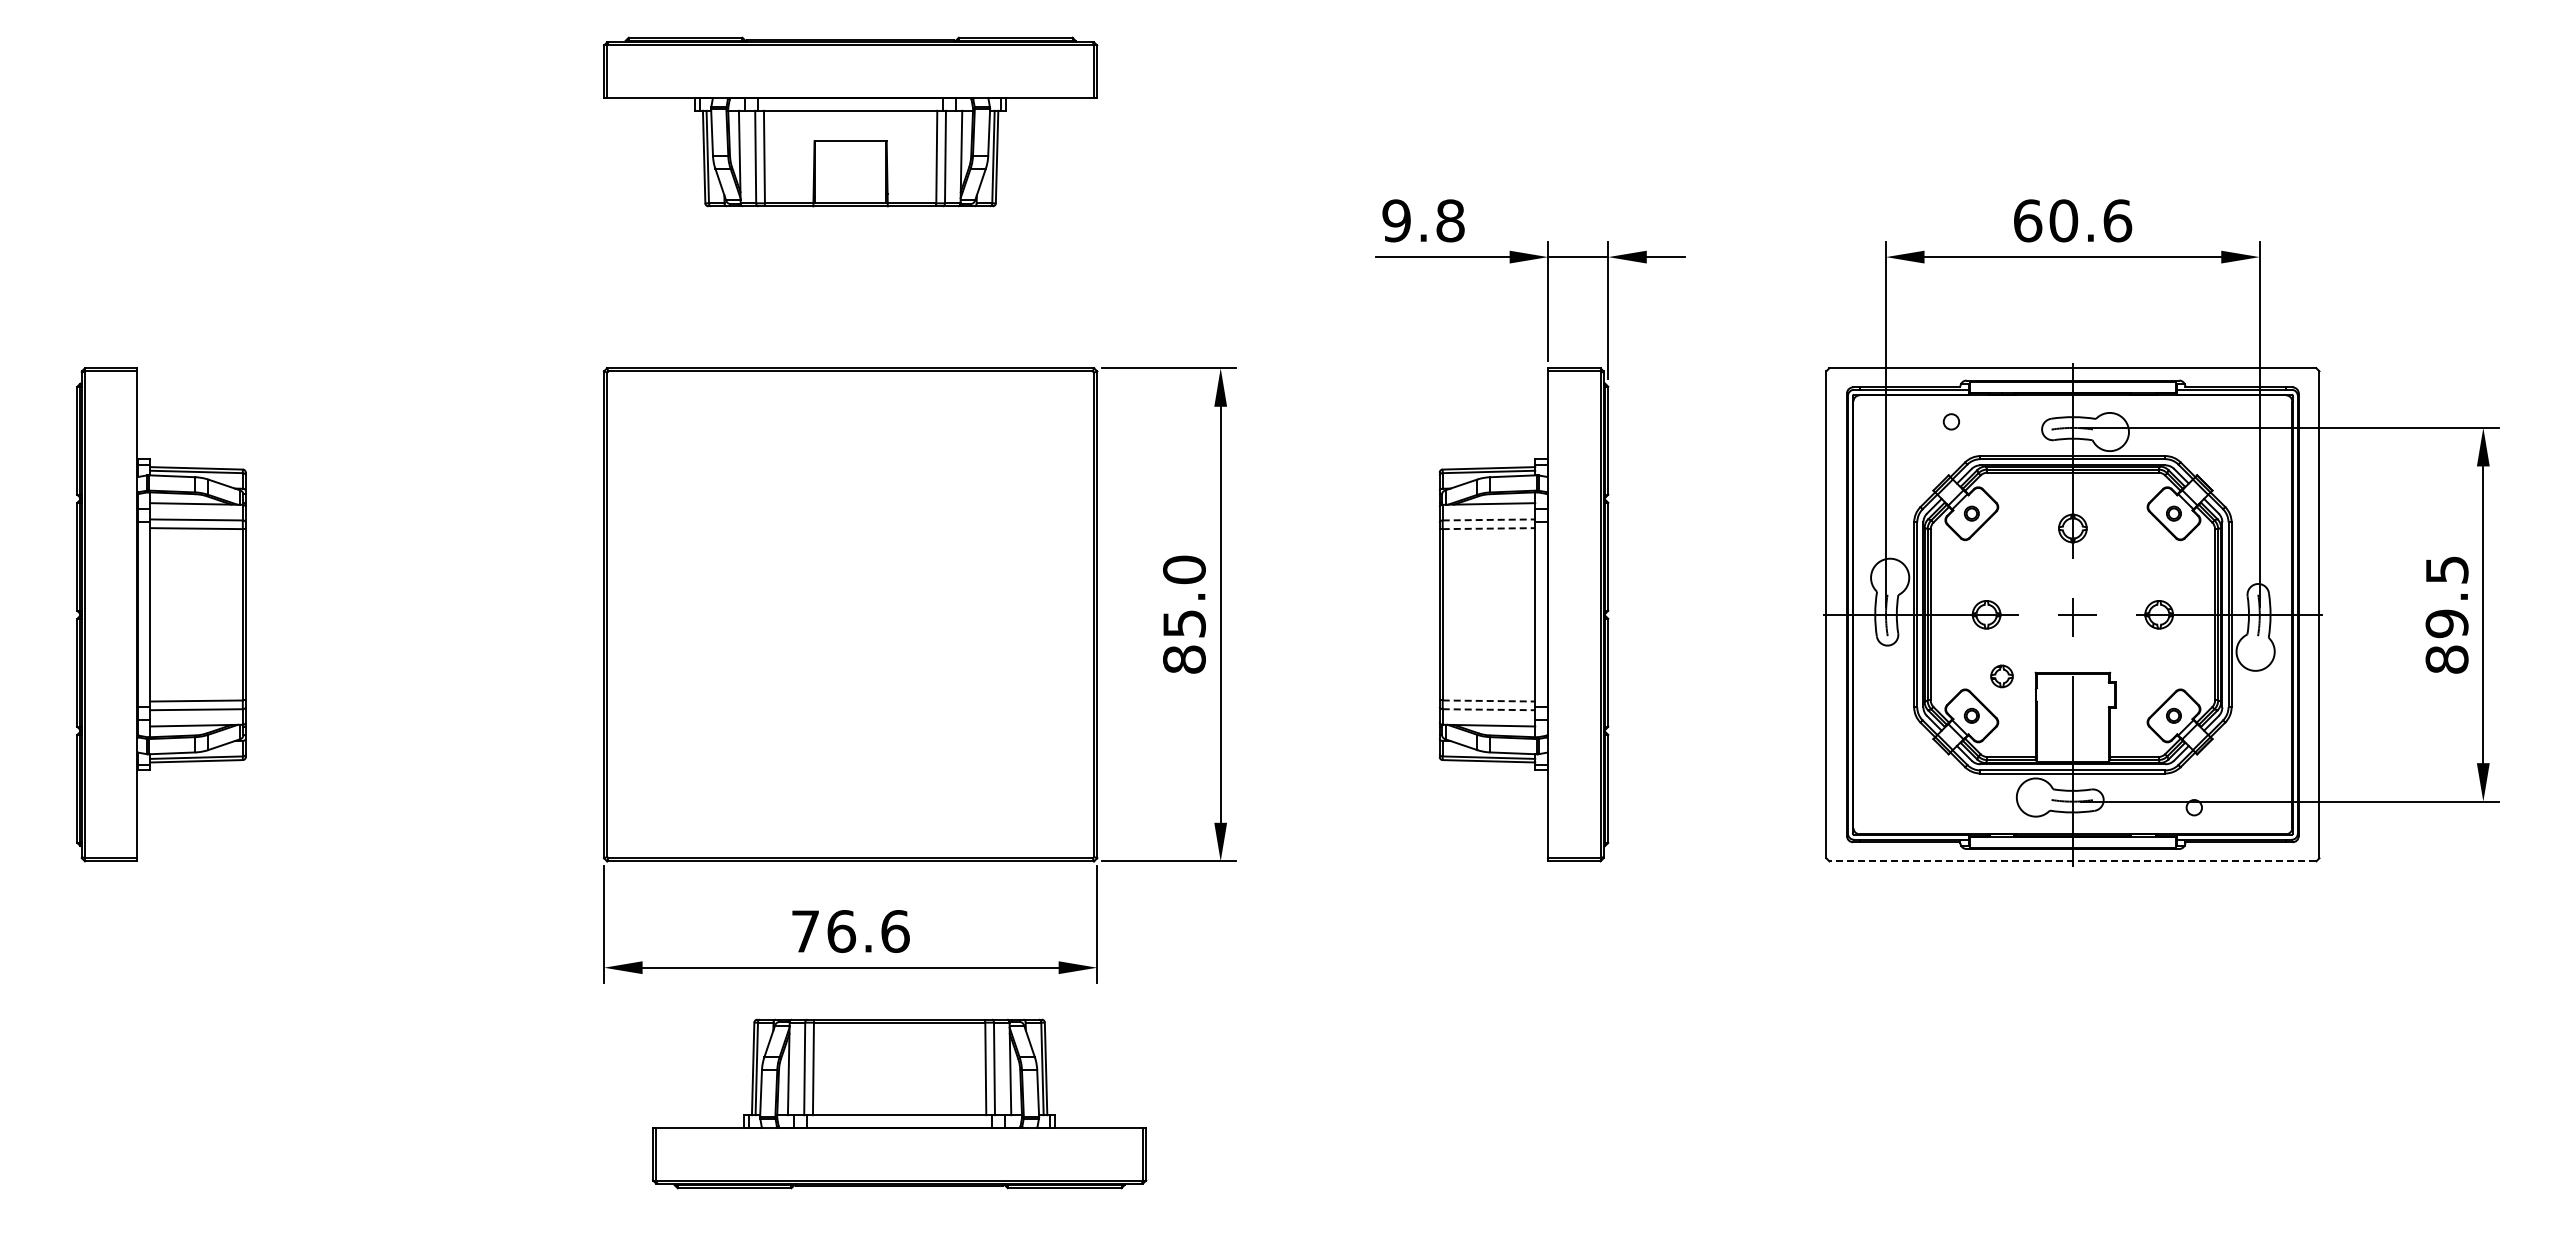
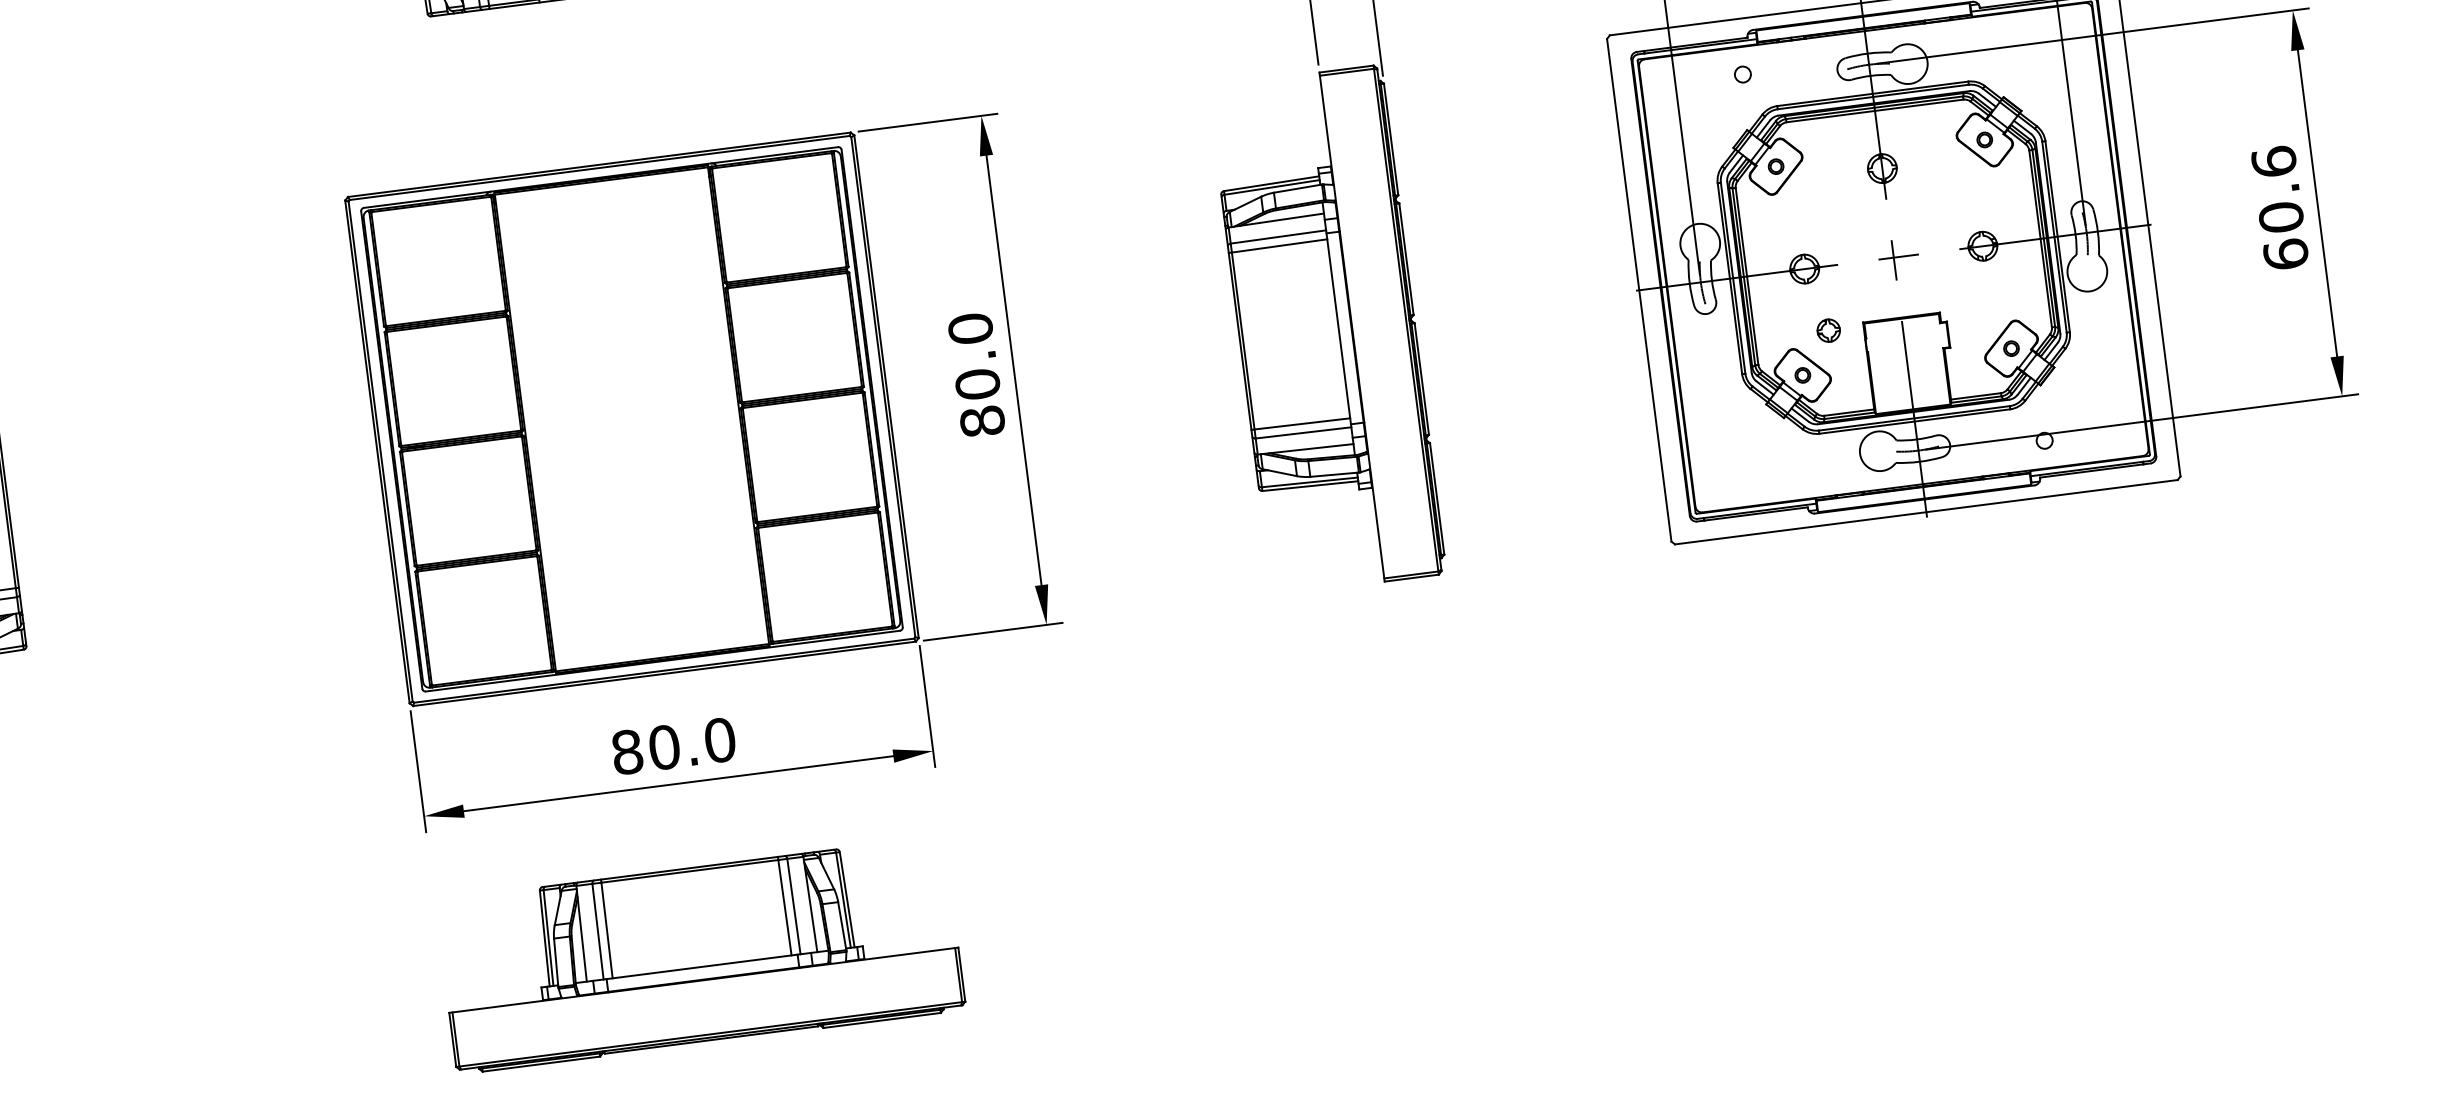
line: (1489, 519) -> (1278, 236), dashed -> solid
line: (1489, 528) -> (1280, 245), dashed -> solid
part: (850, 614) -> (631, 419), added
text: (2446, 614) -> (2279, 207), 89.5 -> 60.6
text: (1184, 623) -> (977, 384), 85.0 -> 80.0
line: (1489, 701) -> (1302, 424), dashed -> solid
line: (1489, 709) -> (1304, 432), dashed -> solid
line: (2072, 861) -> (1926, 512), dashed -> solid
text: (850, 931) -> (673, 746), 76.6 -> 80.0
part: (899, 1103) -> (700, 954), moved

